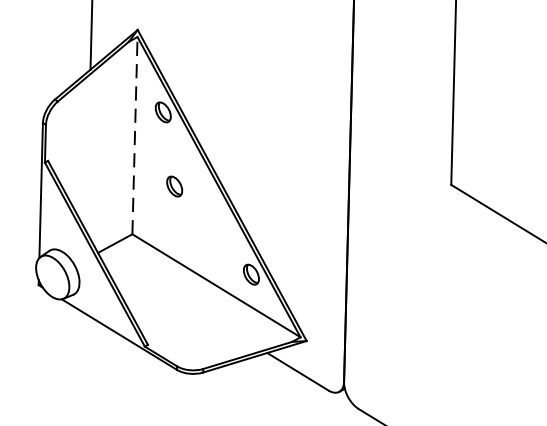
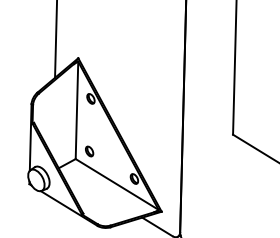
line: (133, 135) -> (76, 110), dashed -> solid
part: (174, 186) -> (89, 151), moved

